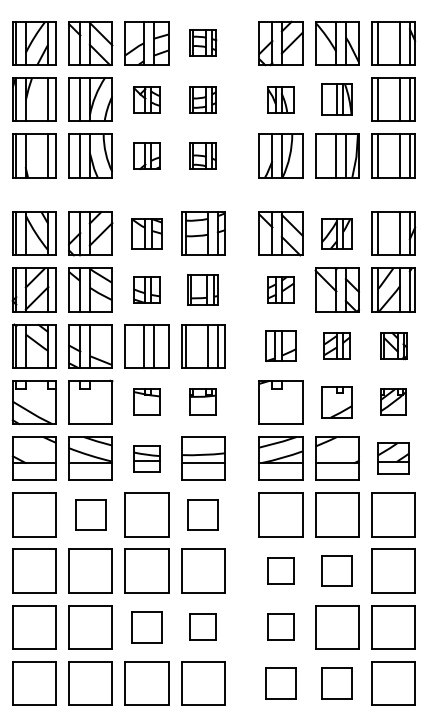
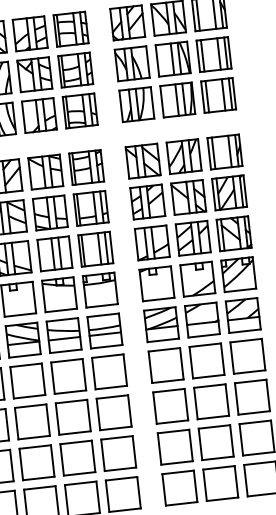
part: (203, 43) -> (71, 29), size x1.67
part: (146, 99) -> (34, 74), size x1.67
part: (203, 99) -> (75, 69), size x1.67
part: (280, 99) -> (131, 63), size x1.67
part: (337, 99) -> (173, 59), size x1.43
part: (146, 155) -> (39, 115), size x1.67
part: (203, 155) -> (80, 110), size x1.67
part: (146, 233) -> (45, 172), size x1.43
part: (337, 233) -> (184, 156), size x1.43
part: (146, 289) -> (50, 212), size x1.67
part: (203, 289) -> (91, 208), size x1.43
part: (280, 289) -> (147, 201), size x1.67
part: (393, 345) -> (234, 233), size x1.67
part: (280, 346) -> (152, 243), size x1.43
part: (337, 346) -> (193, 238), size x1.67
part: (146, 402) -> (59, 294), size x1.67
part: (203, 402) -> (100, 290), size x1.67
part: (337, 402) -> (198, 279), size x1.43
part: (393, 402) -> (238, 274), size x1.67
part: (146, 458) -> (63, 335), size x1.67
part: (393, 458) -> (243, 315), size x1.43
part: (90, 514) -> (27, 380), size x1.43
part: (203, 514) -> (109, 371), size x1.43
part: (280, 570) -> (170, 405), size x1.67
part: (337, 570) -> (211, 401), size x1.43
part: (146, 627) -> (77, 458), size x1.43
part: (203, 627) -> (118, 453), size x1.67
part: (280, 627) -> (174, 447), size x1.67
part: (280, 683) -> (179, 488), size x1.43
part: (337, 683) -> (220, 483), size x1.43

